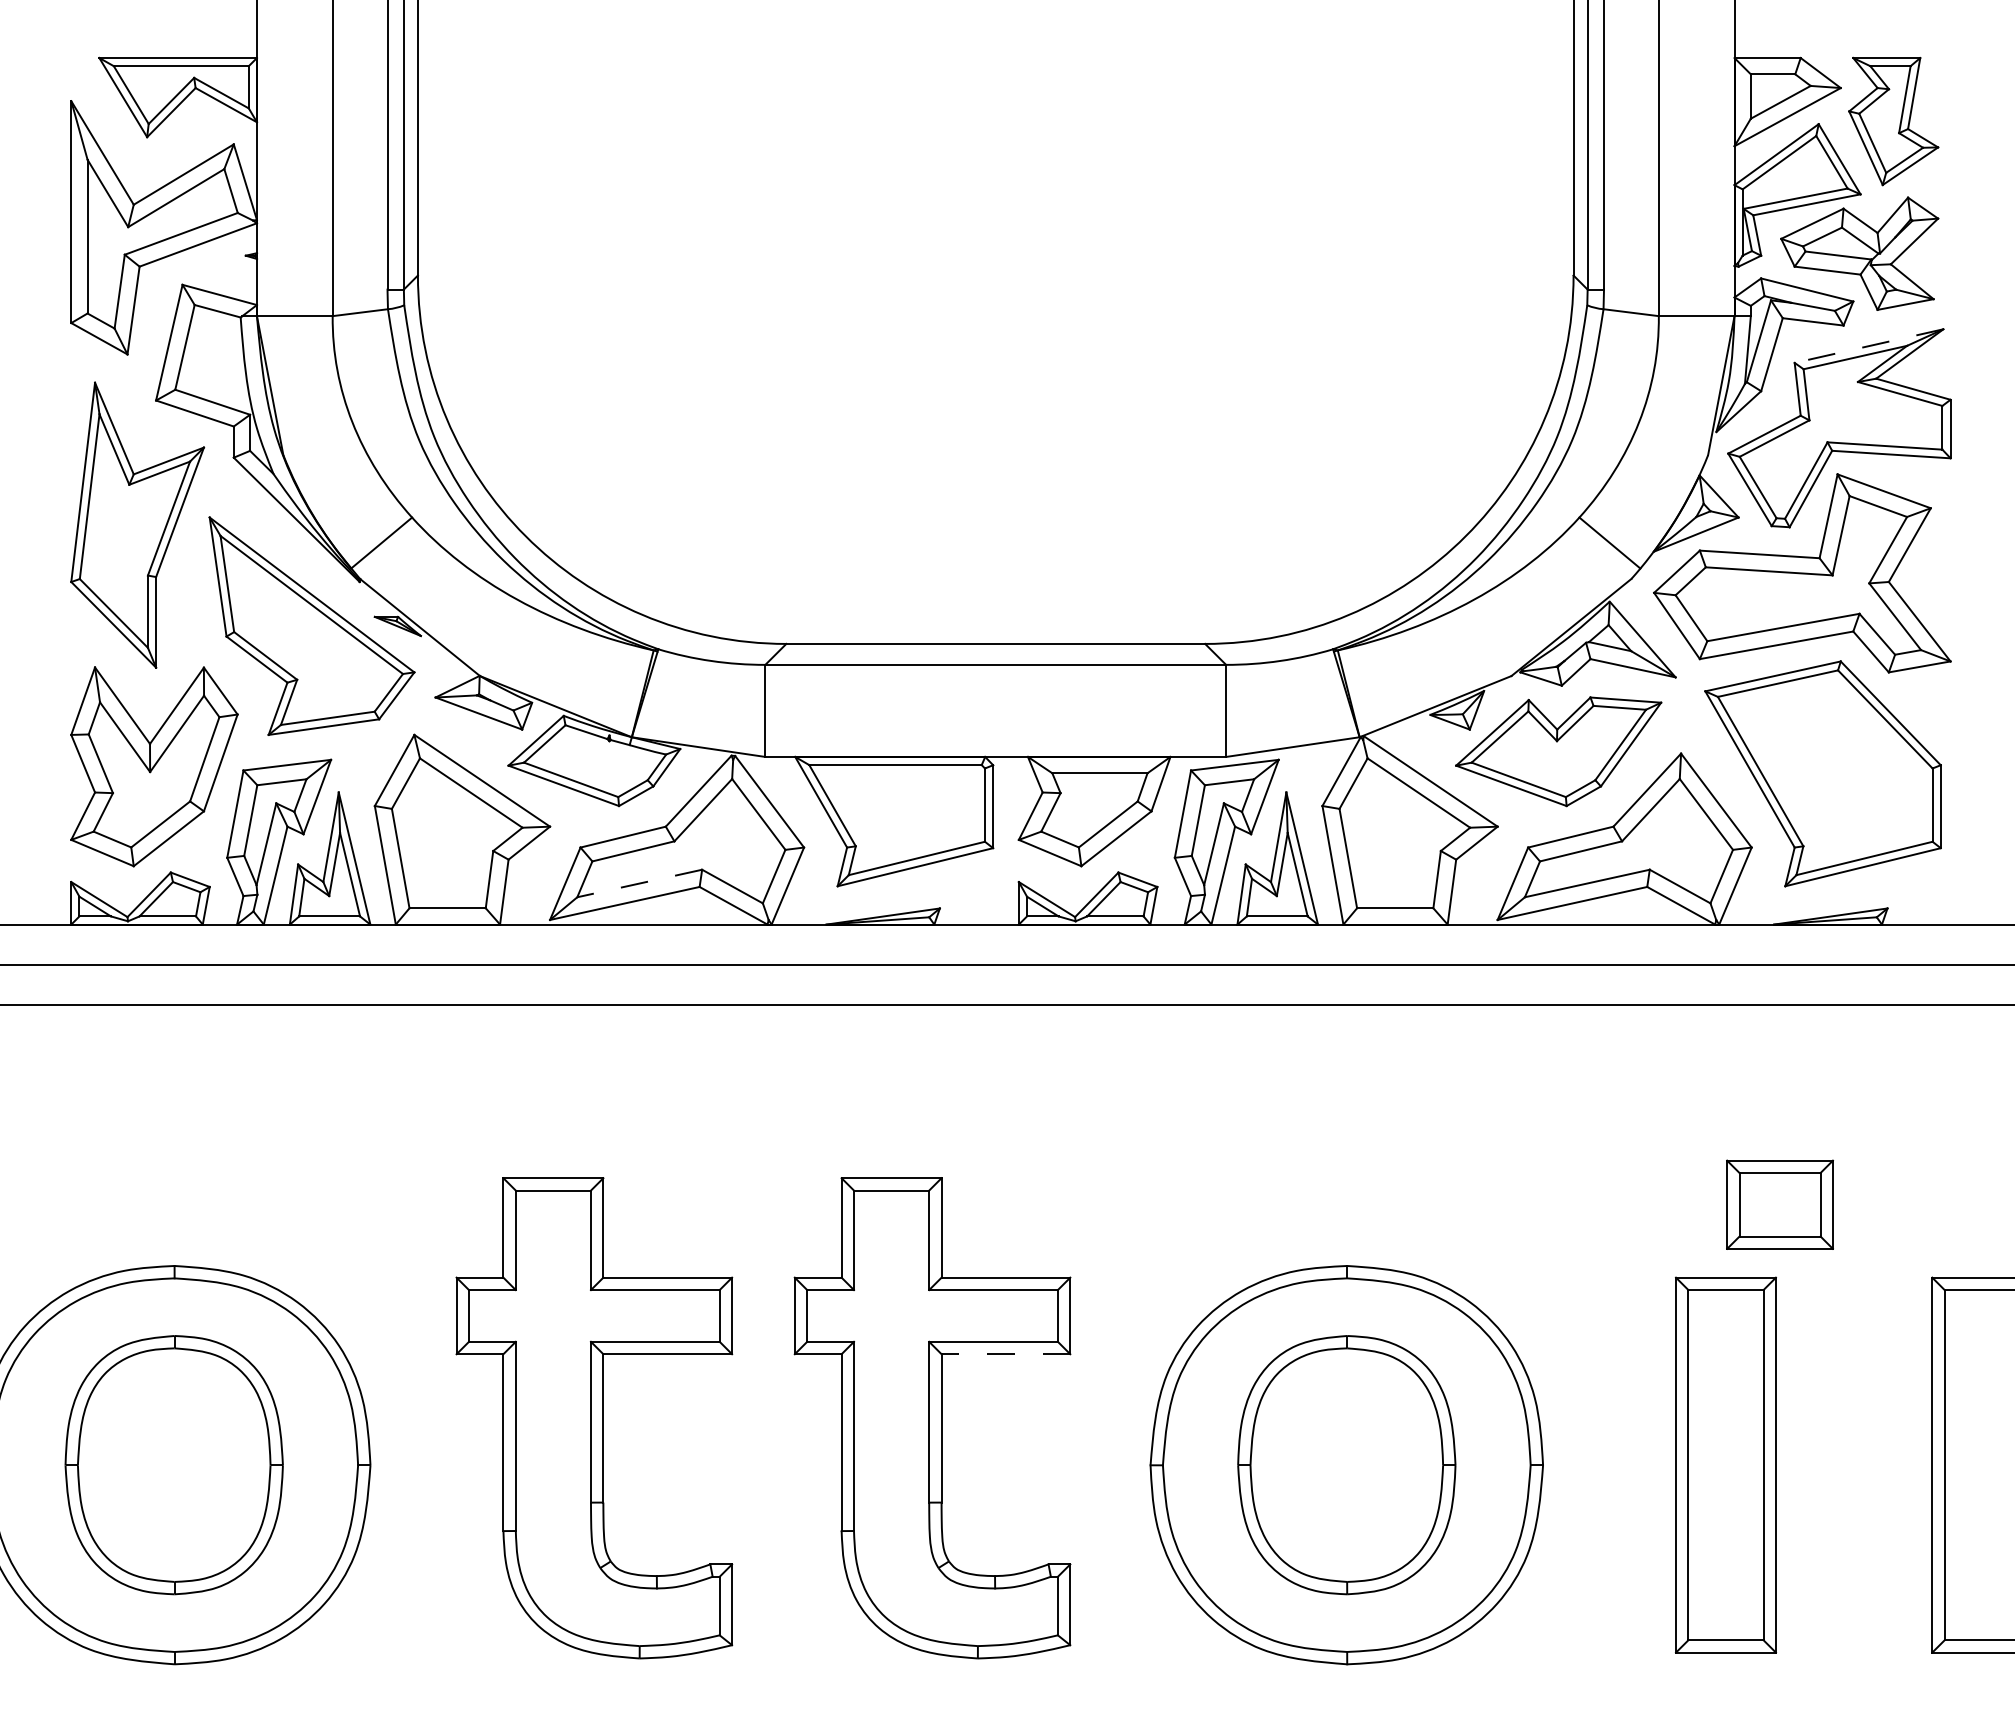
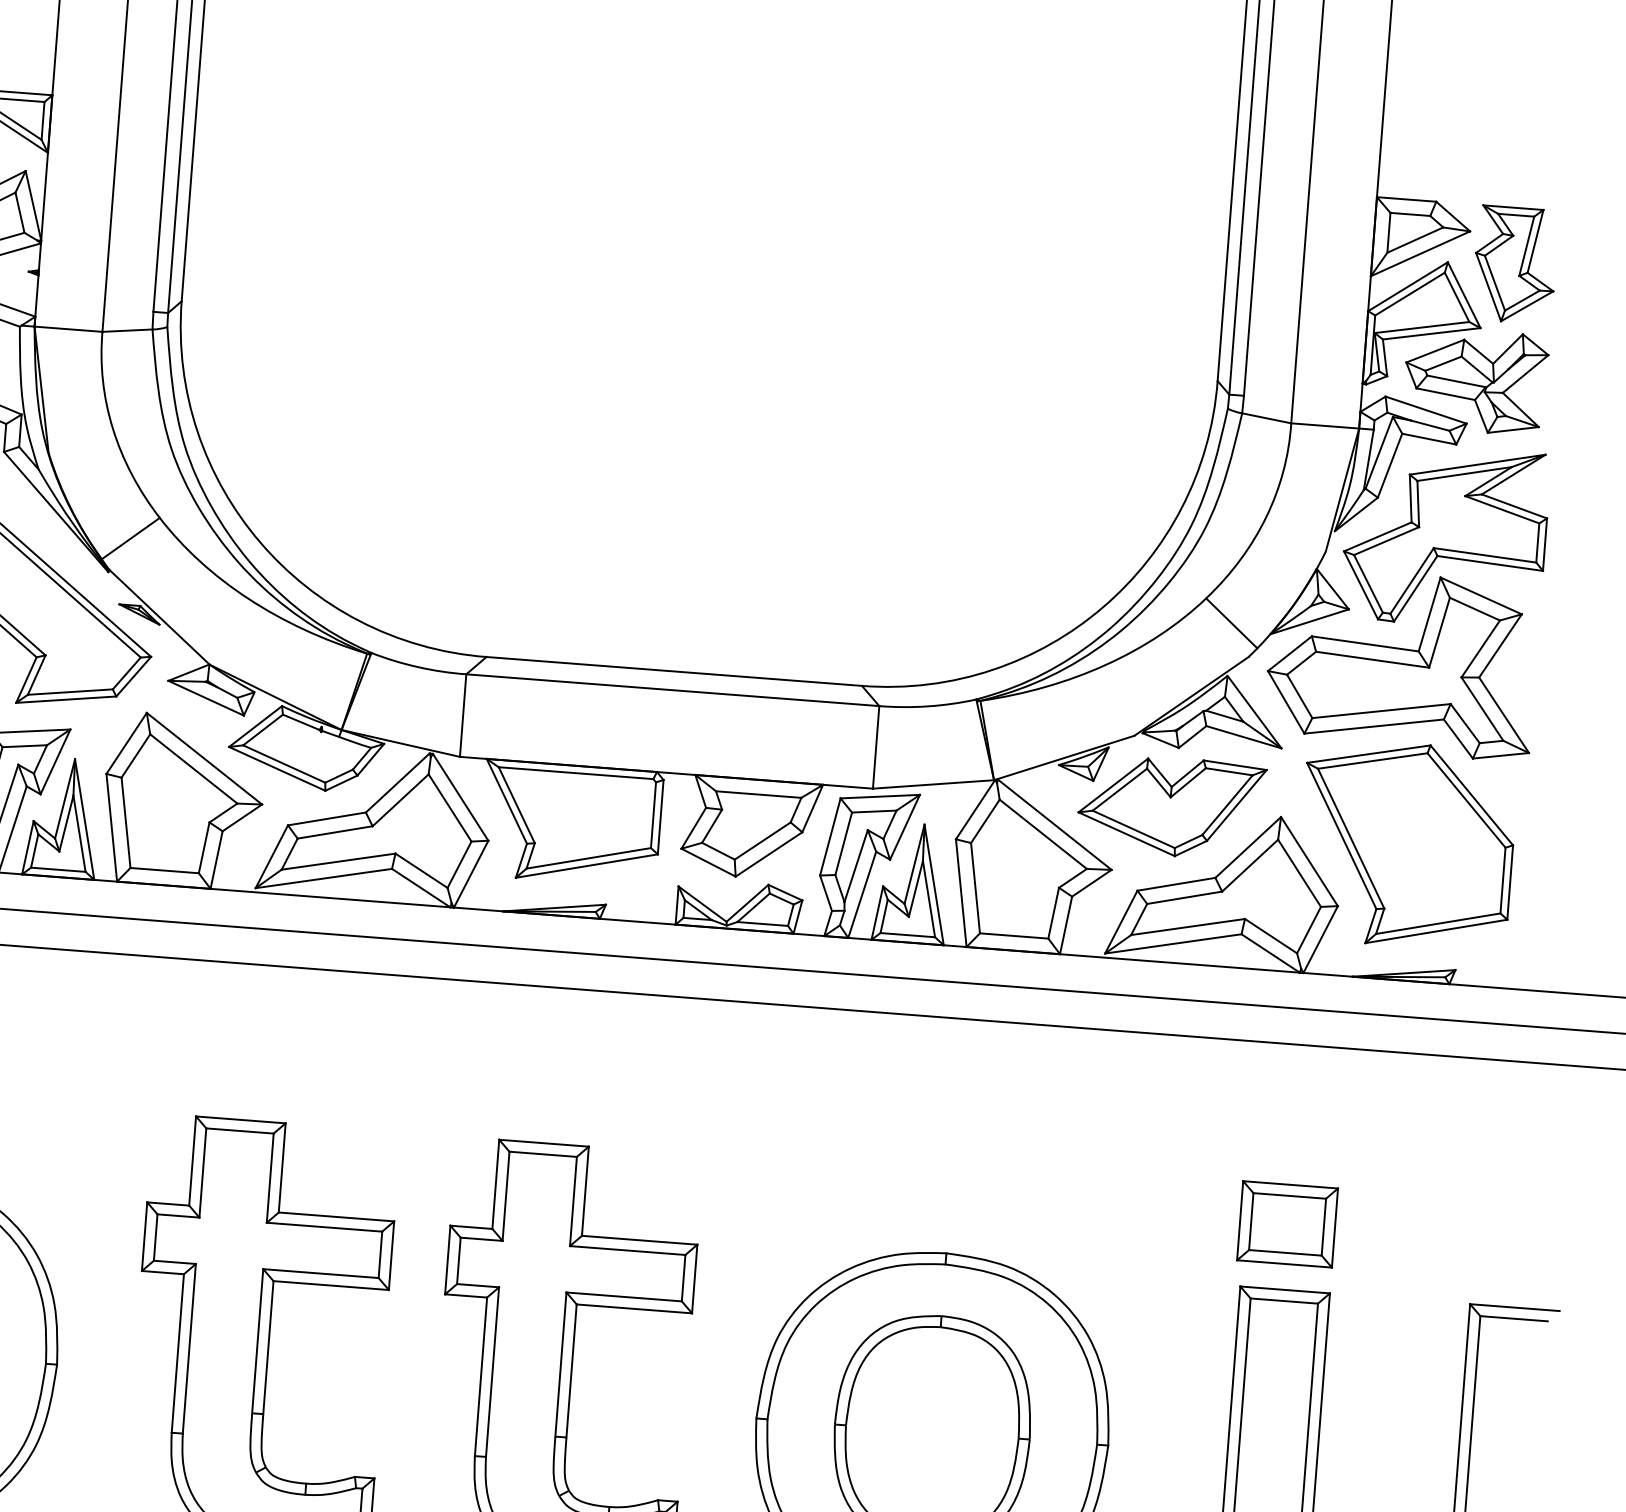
line: (1868, 346) -> (1477, 465), dashed -> solid
line: (639, 883) -> (338, 861), dashed -> solid
part: (1779, 1204) -> (1287, 1224), moved
line: (1005, 1354) -> (633, 1309), dashed -> solid

